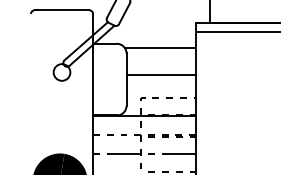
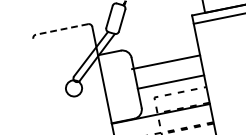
line: (61, 10) -> (61, 29), solid -> dashed
line: (160, 47) -> (166, 61), moved
line: (161, 74) -> (170, 81), moved

